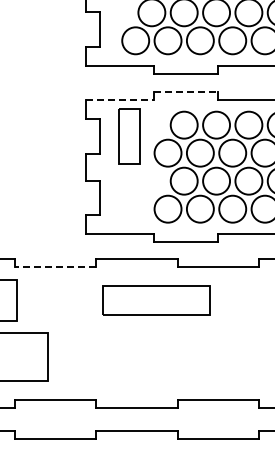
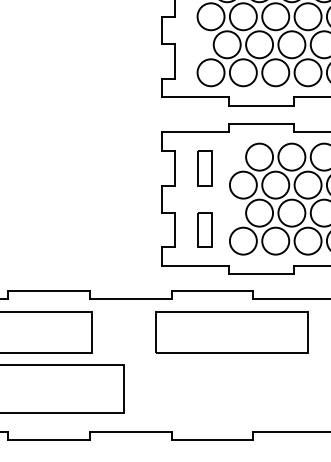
line: (186, 92) -> (261, 124), dashed -> solid
line: (120, 100) -> (195, 132), dashed -> solid
part: (129, 136) -> (204, 168), size x0.62
part: (129, 197) -> (204, 229), added
line: (55, 266) -> (130, 298), dashed -> solid
part: (156, 300) -> (231, 332), size x1.43

